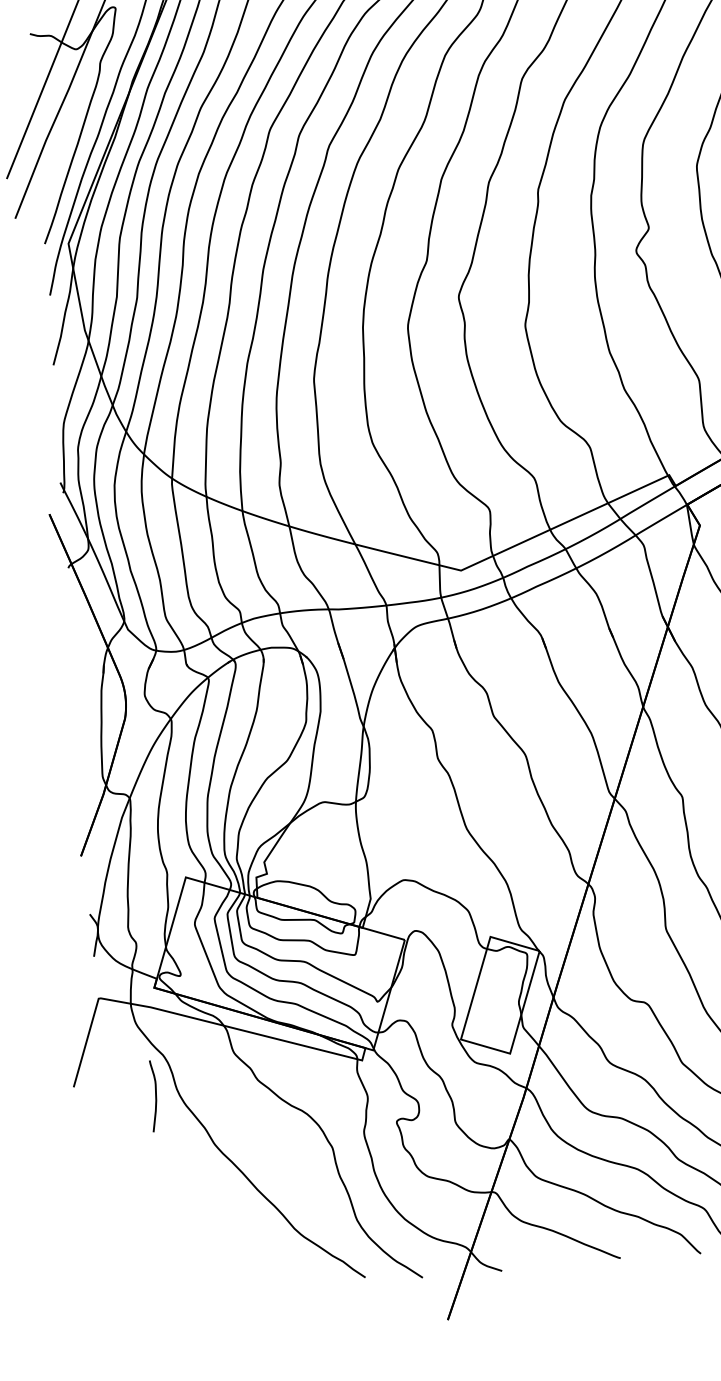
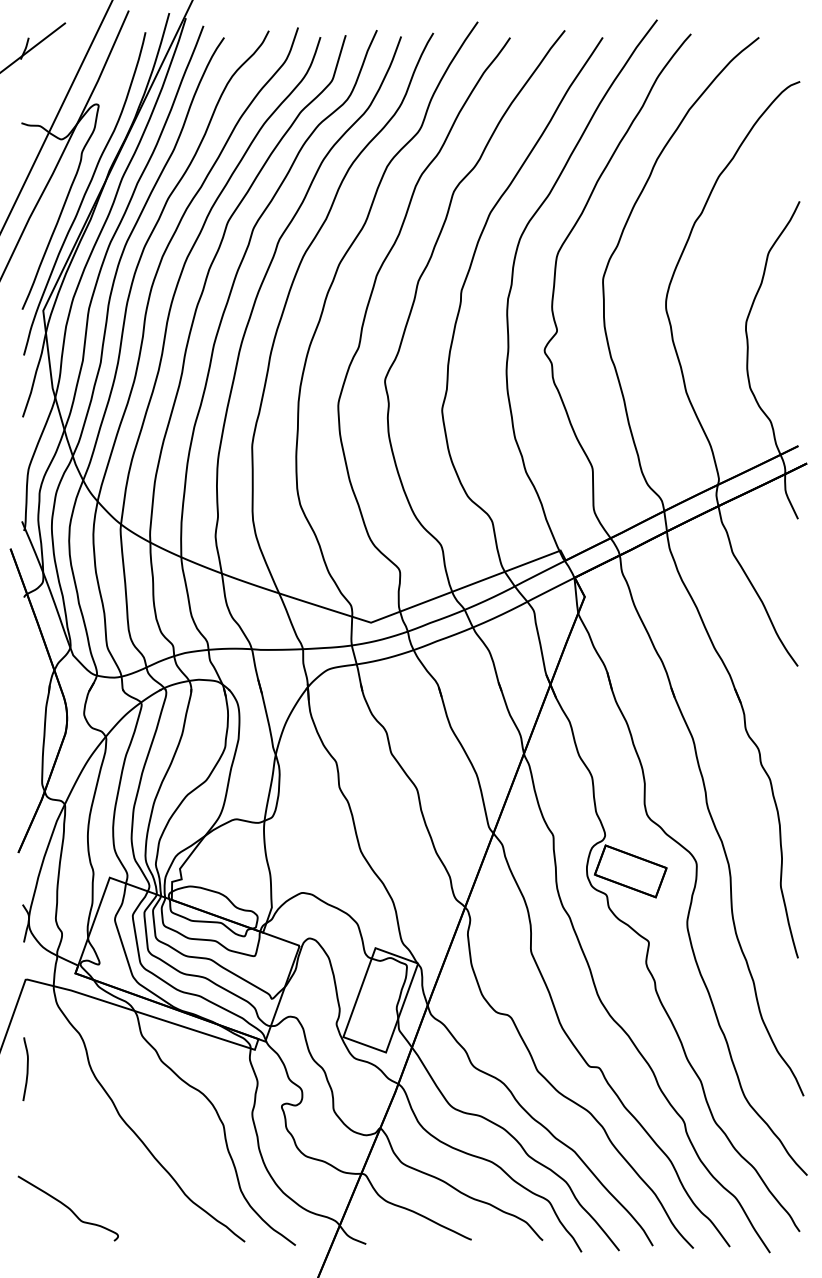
curve: (154, 1096) -> (26, 1069), moved
curve: (162, 1253) -> (67, 1208), added

